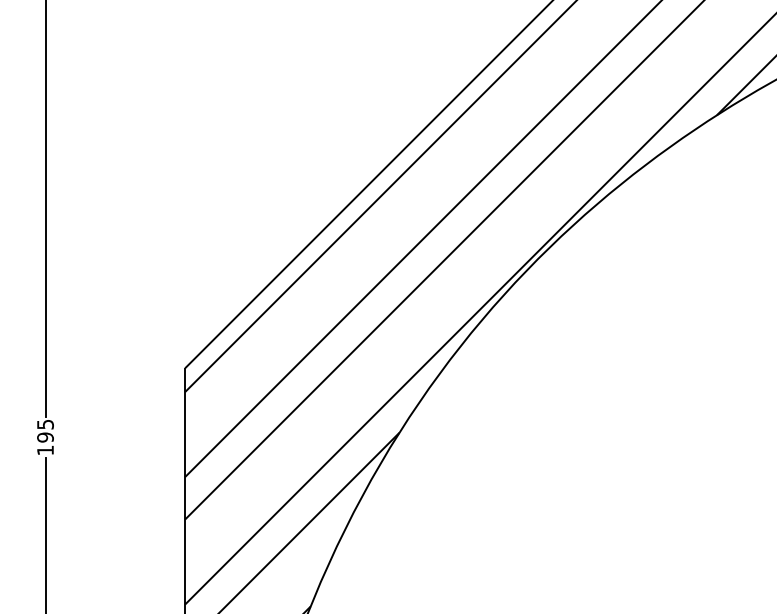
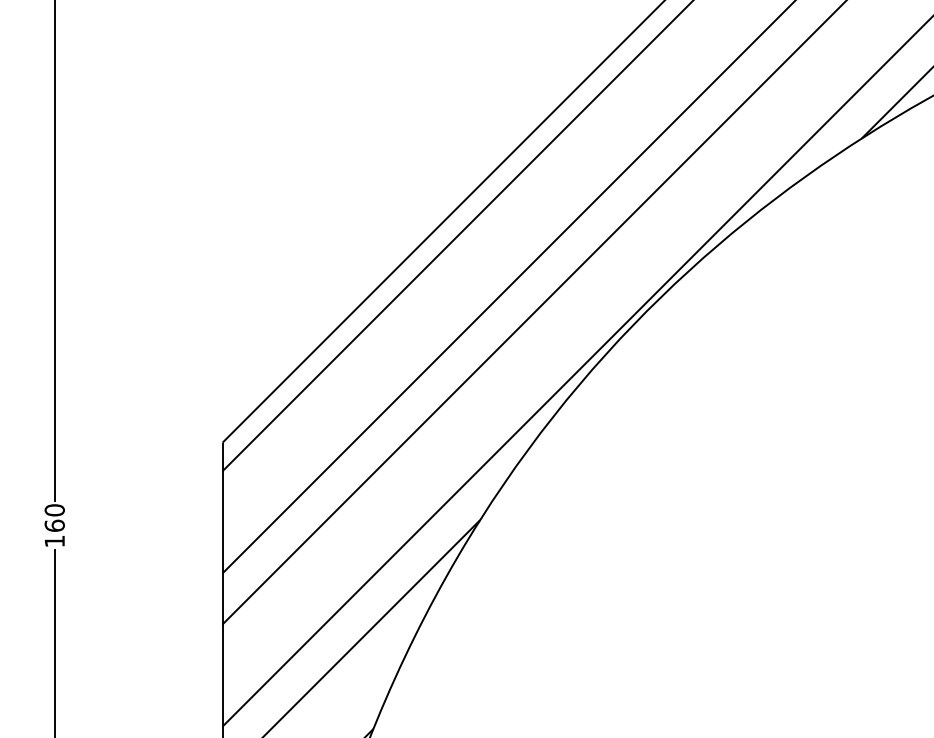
text: (45, 430) -> (54, 517), 195 -> 160

